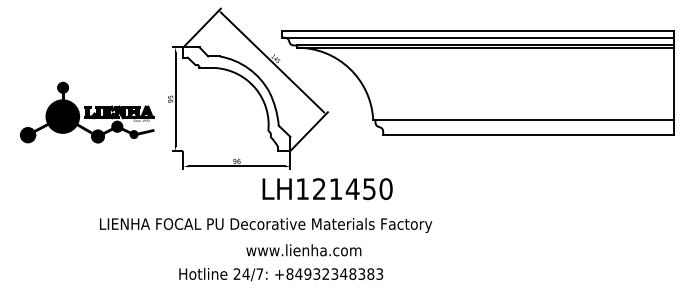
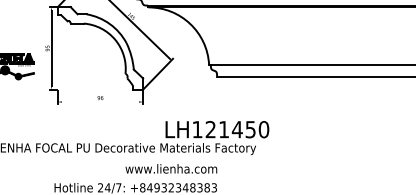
line: (236, 166) -> (100, 102), removed
text: (327, 189) -> (217, 129), moved
text: (303, 250) -> (171, 169), moved

